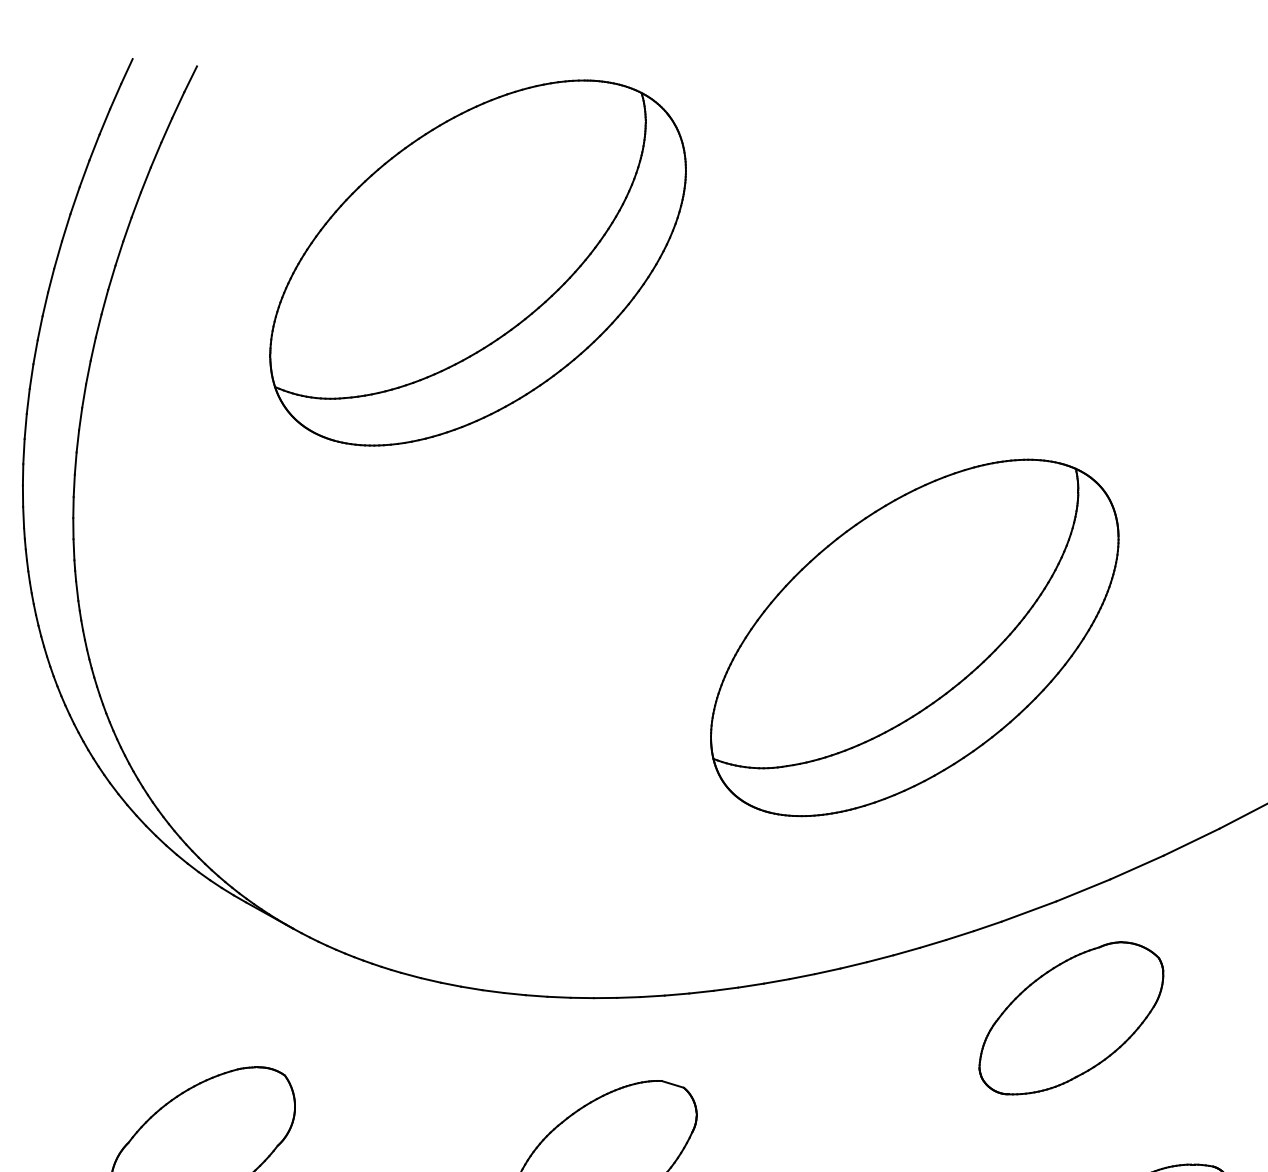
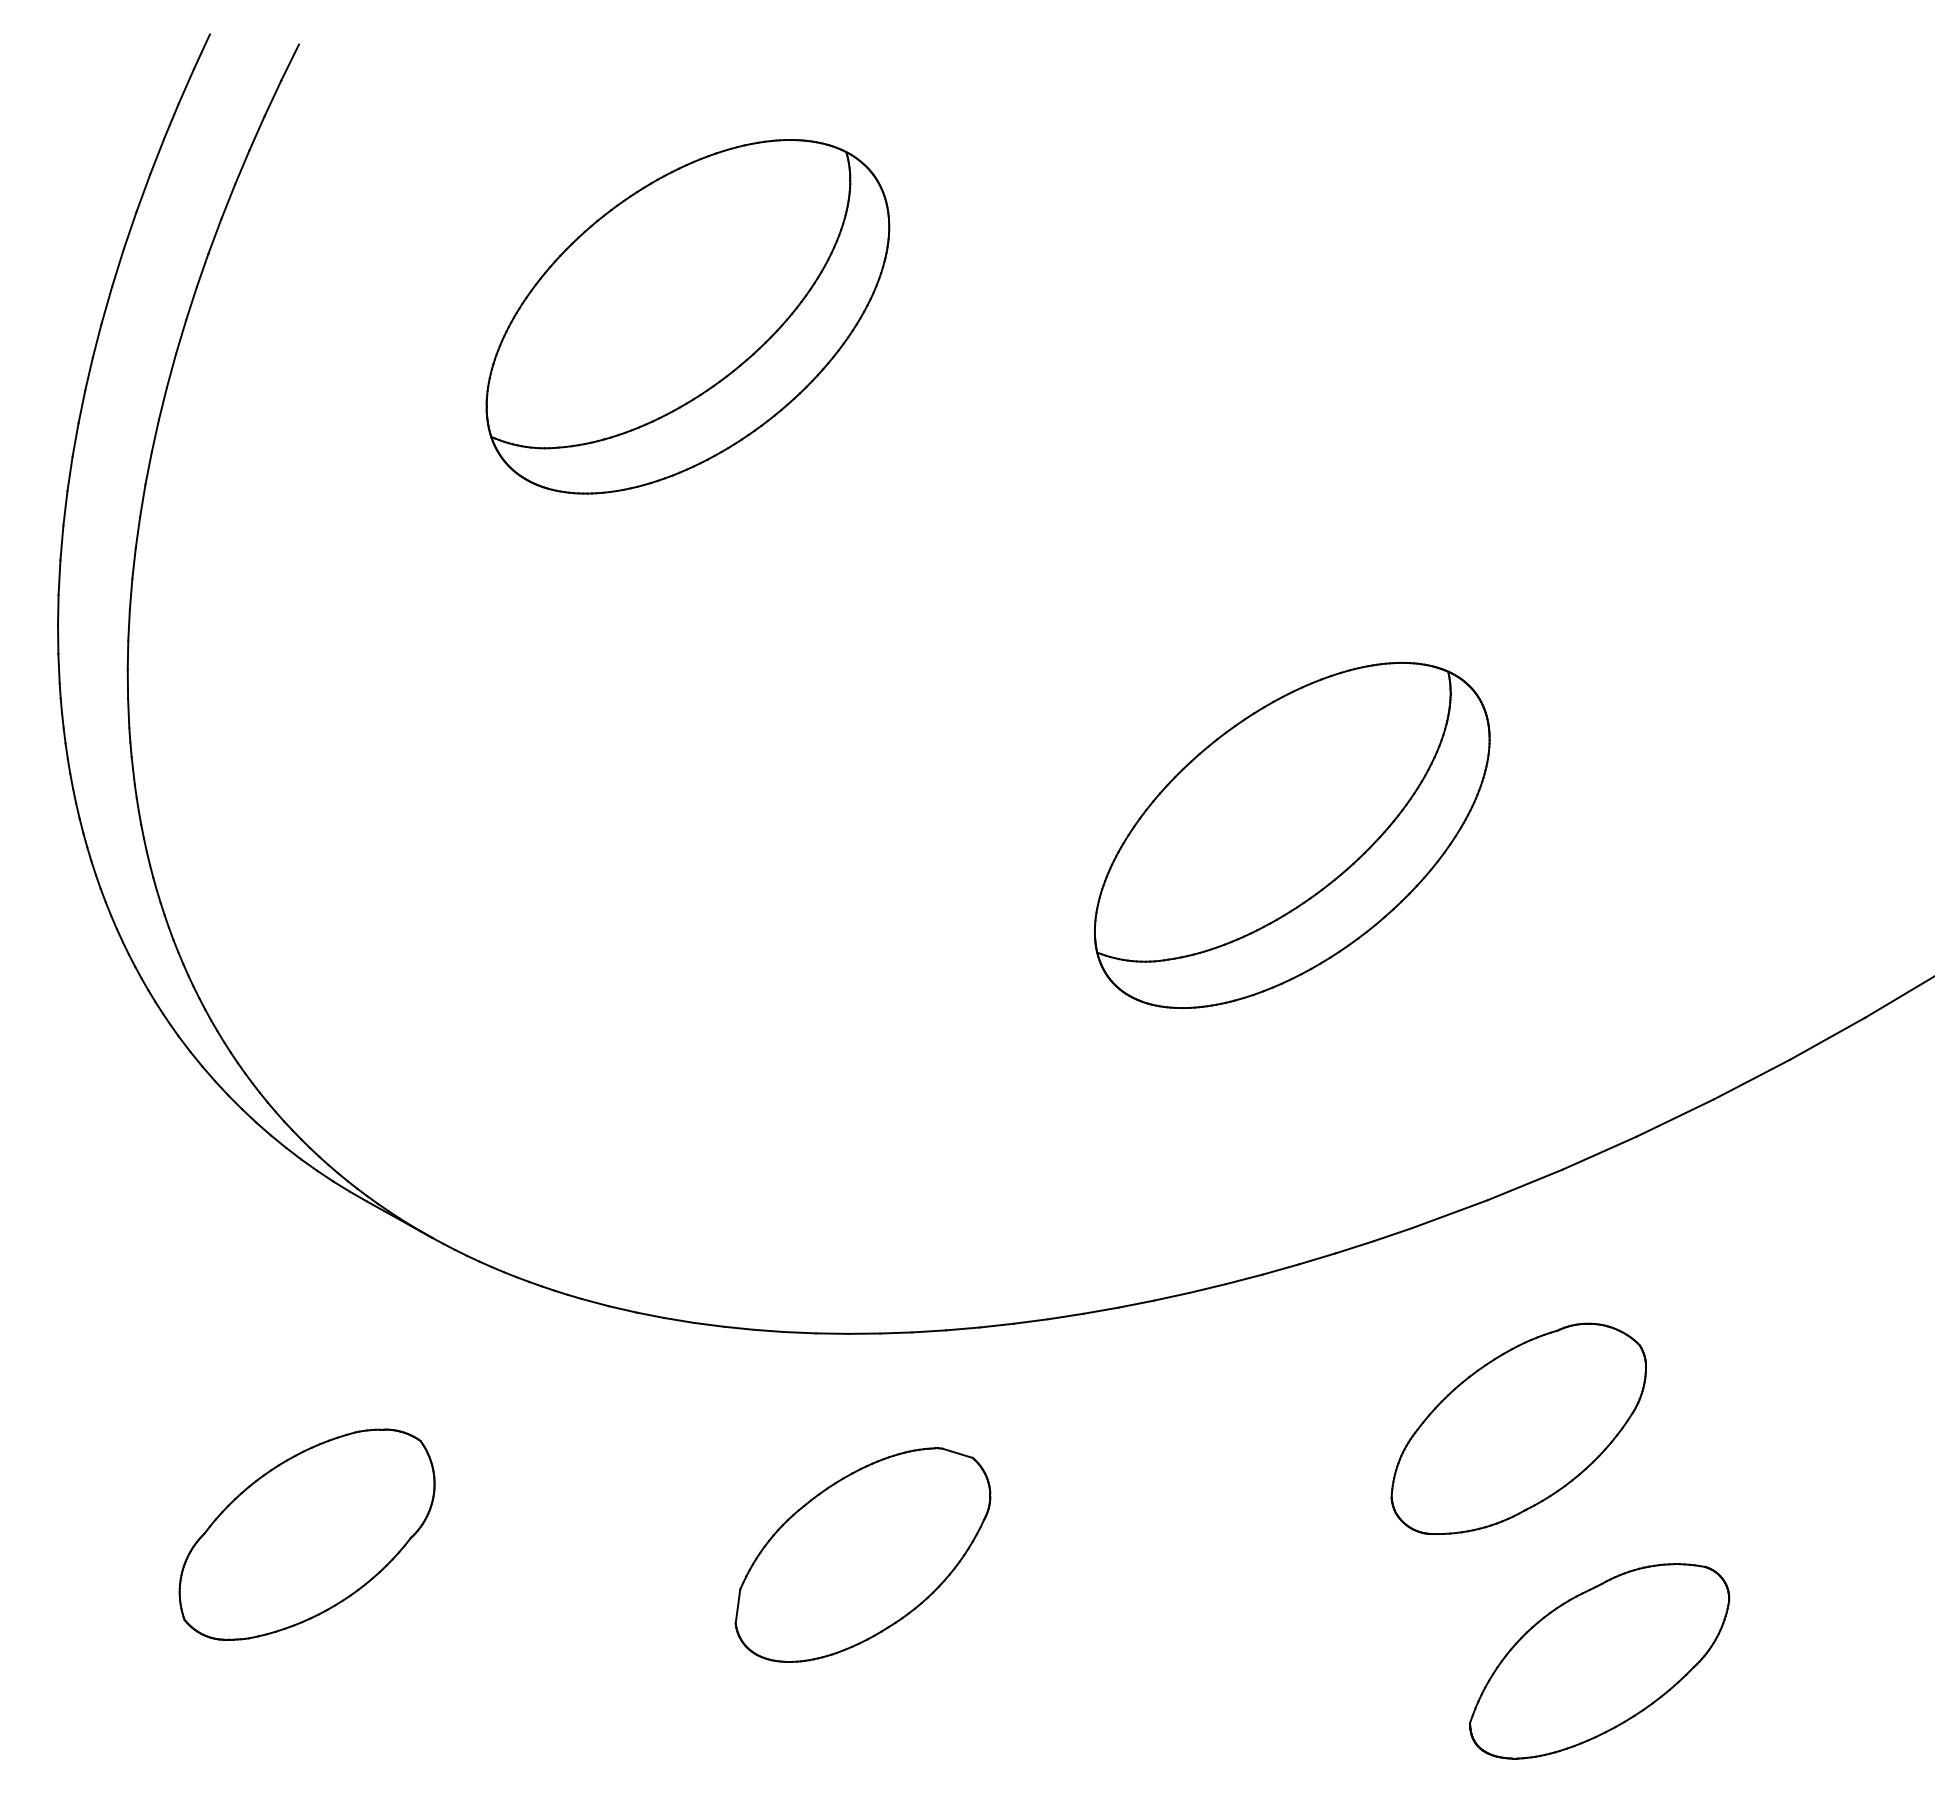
part: (477, 262) -> (687, 316), size x0.7
part: (915, 637) -> (1292, 835), size x0.7
part: (1071, 1018) -> (1518, 1428), moved

